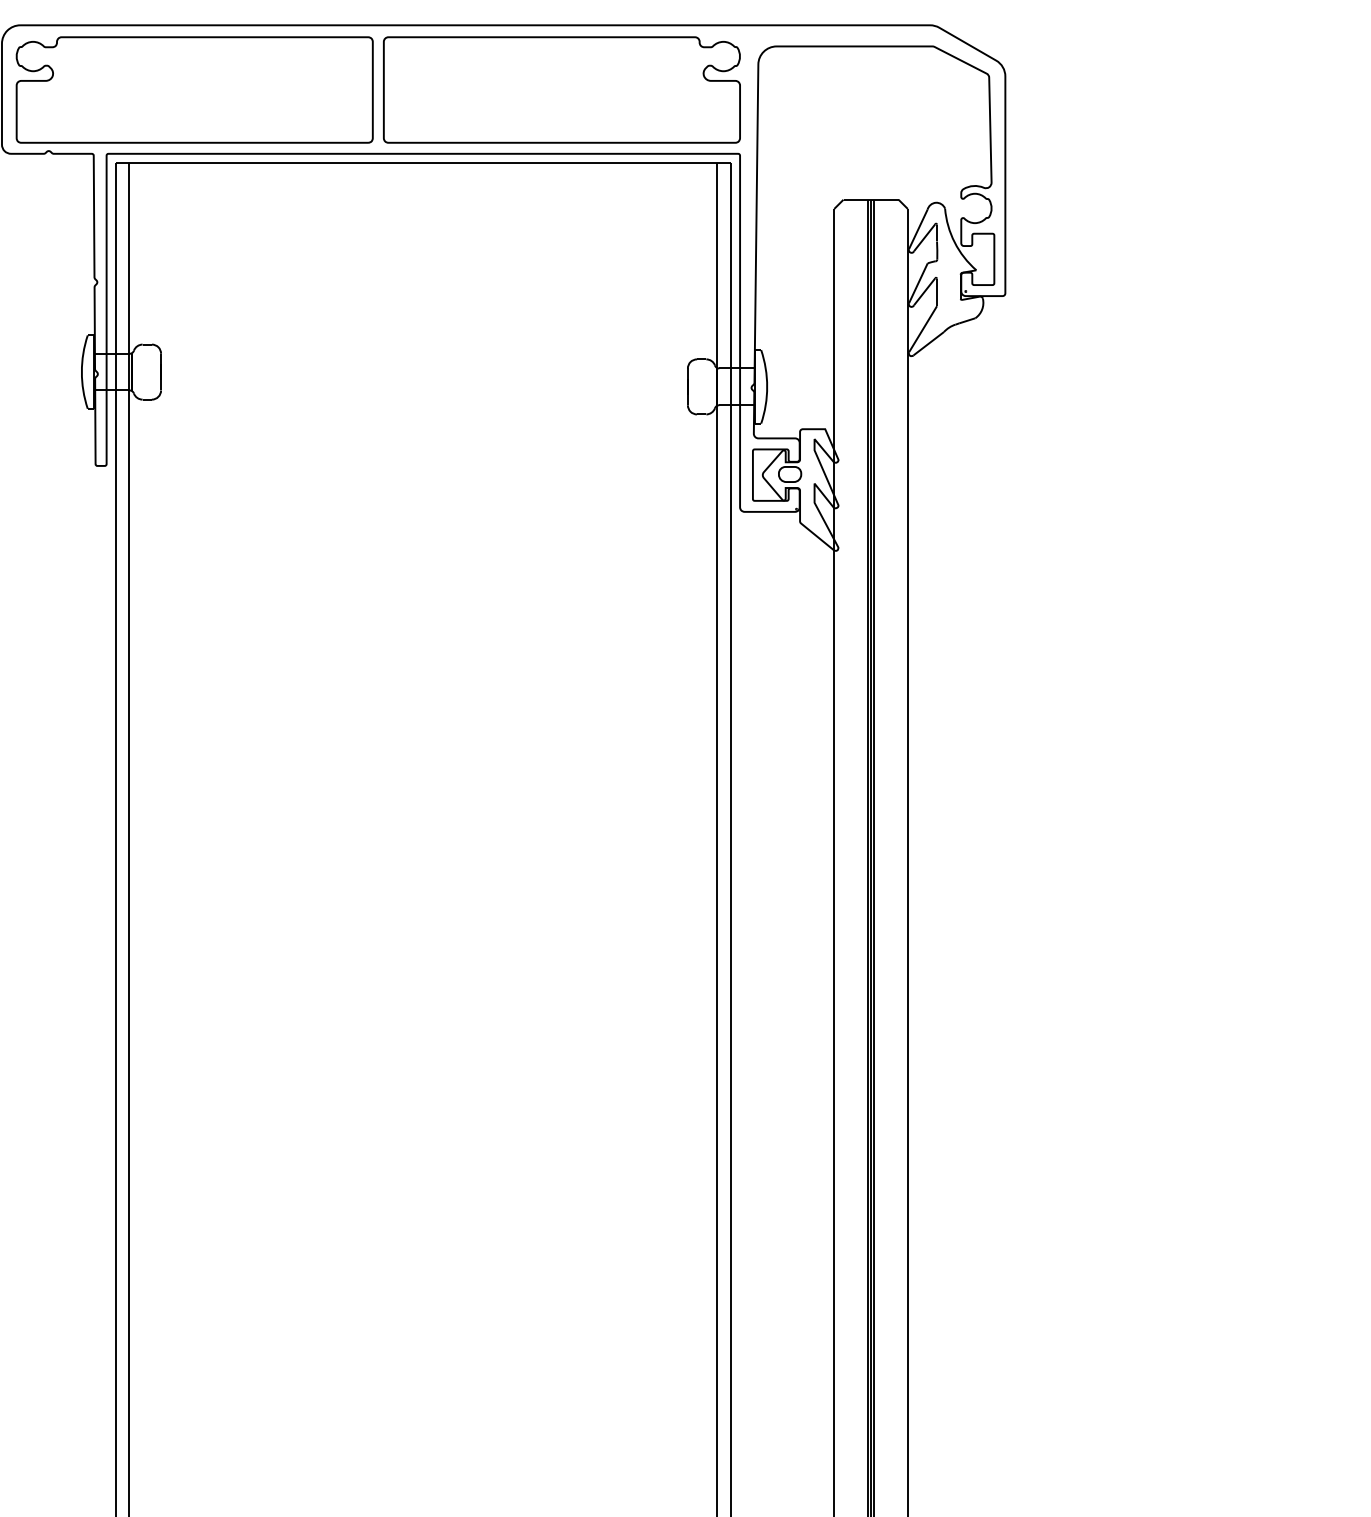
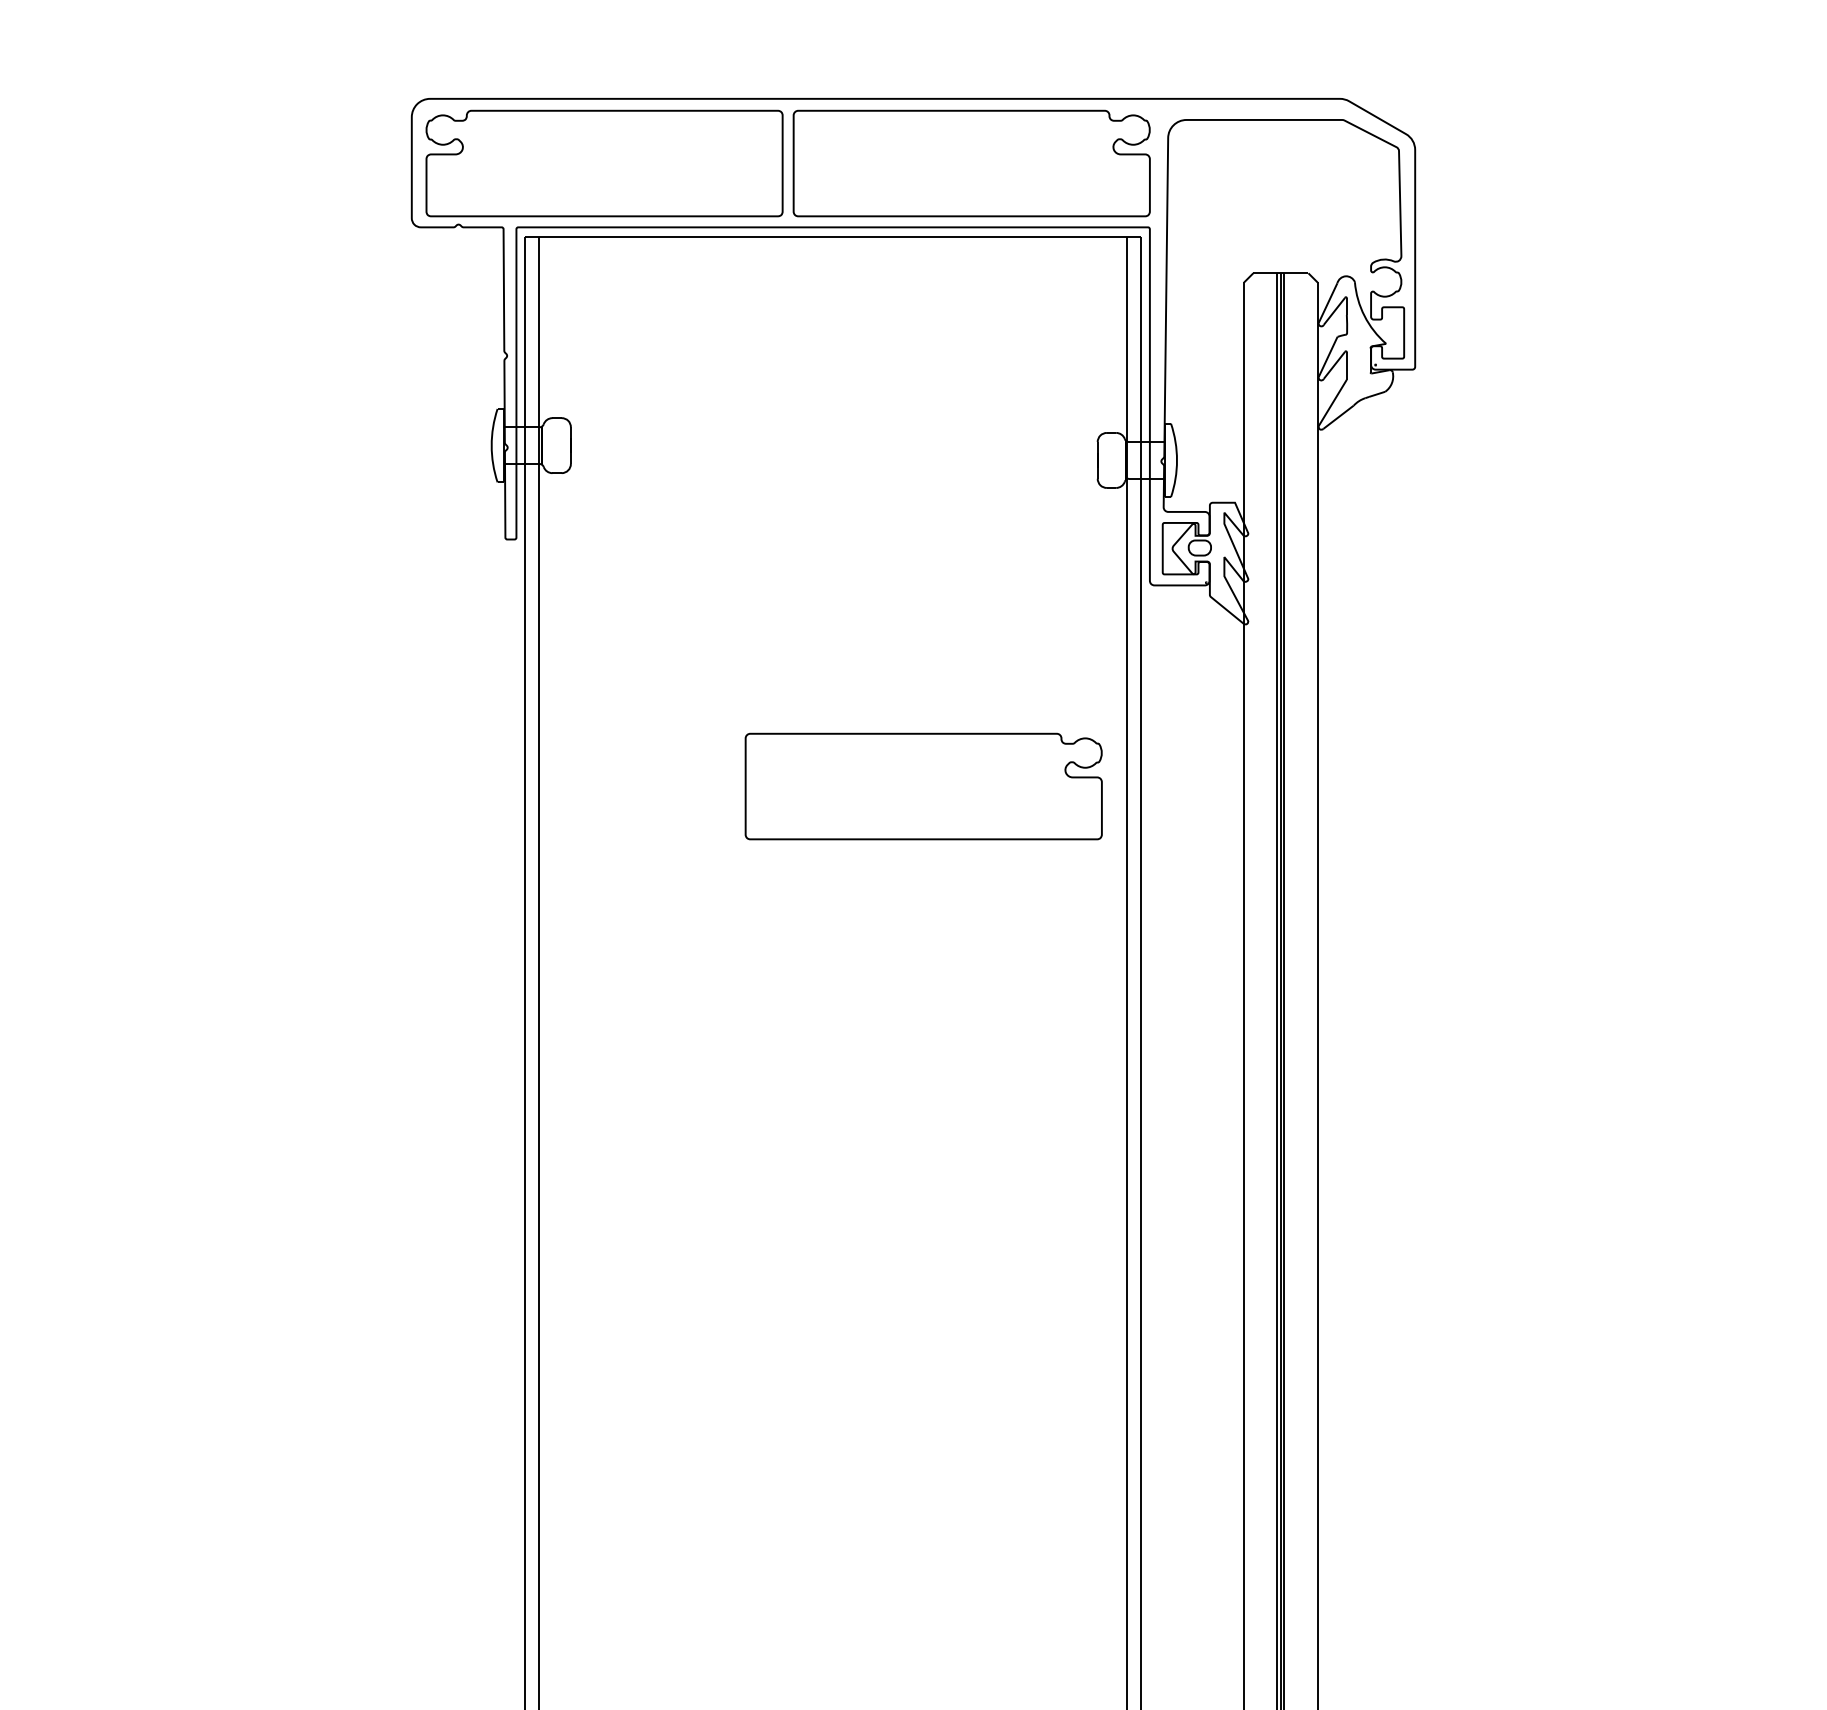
part: (513, 712) -> (923, 786), added

